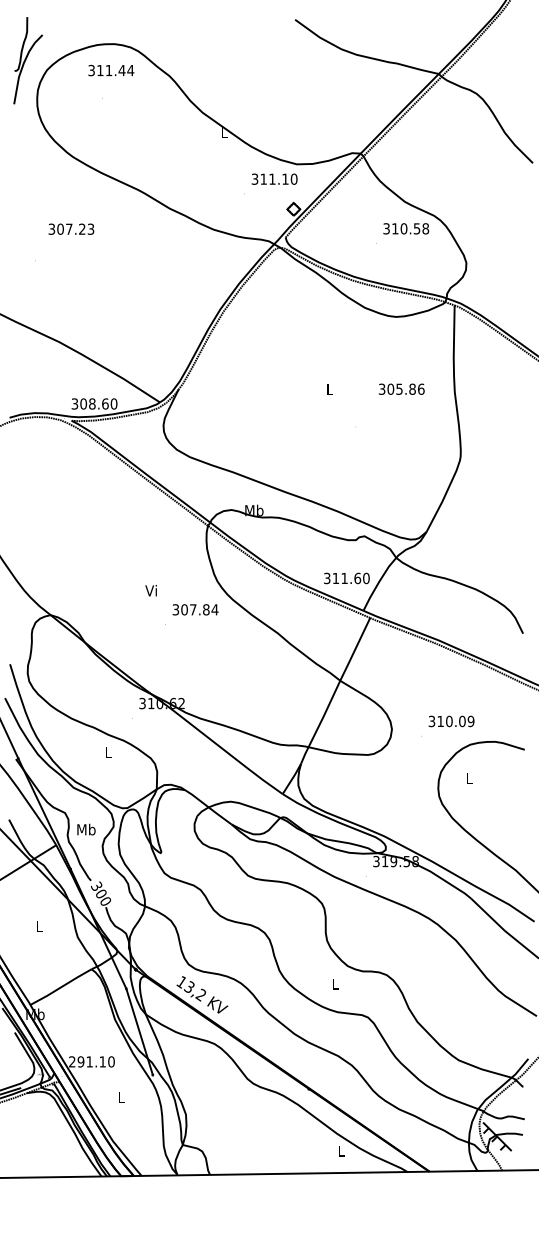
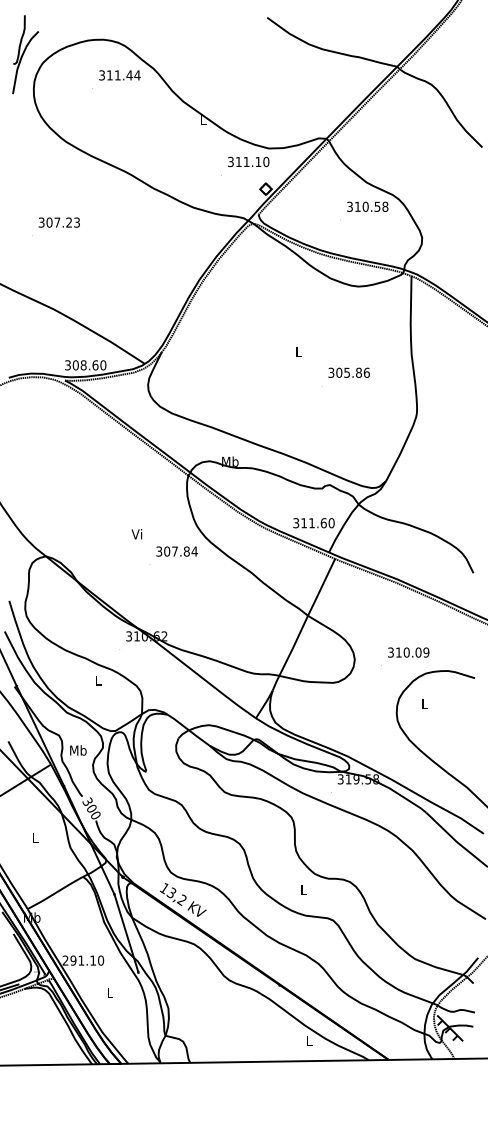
text: (111, 70) -> (120, 75), moved
text: (71, 228) -> (59, 221), moved
text: (401, 388) -> (348, 372), moved

